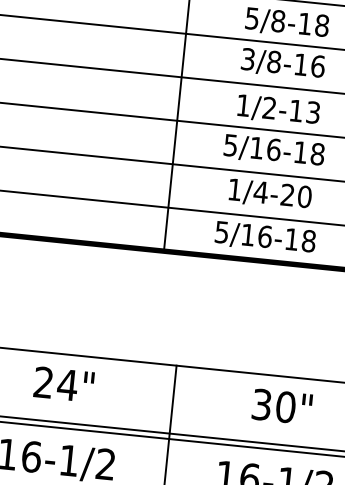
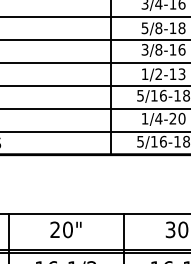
text: (66, 384) -> (67, 229), 24" -> 20"

